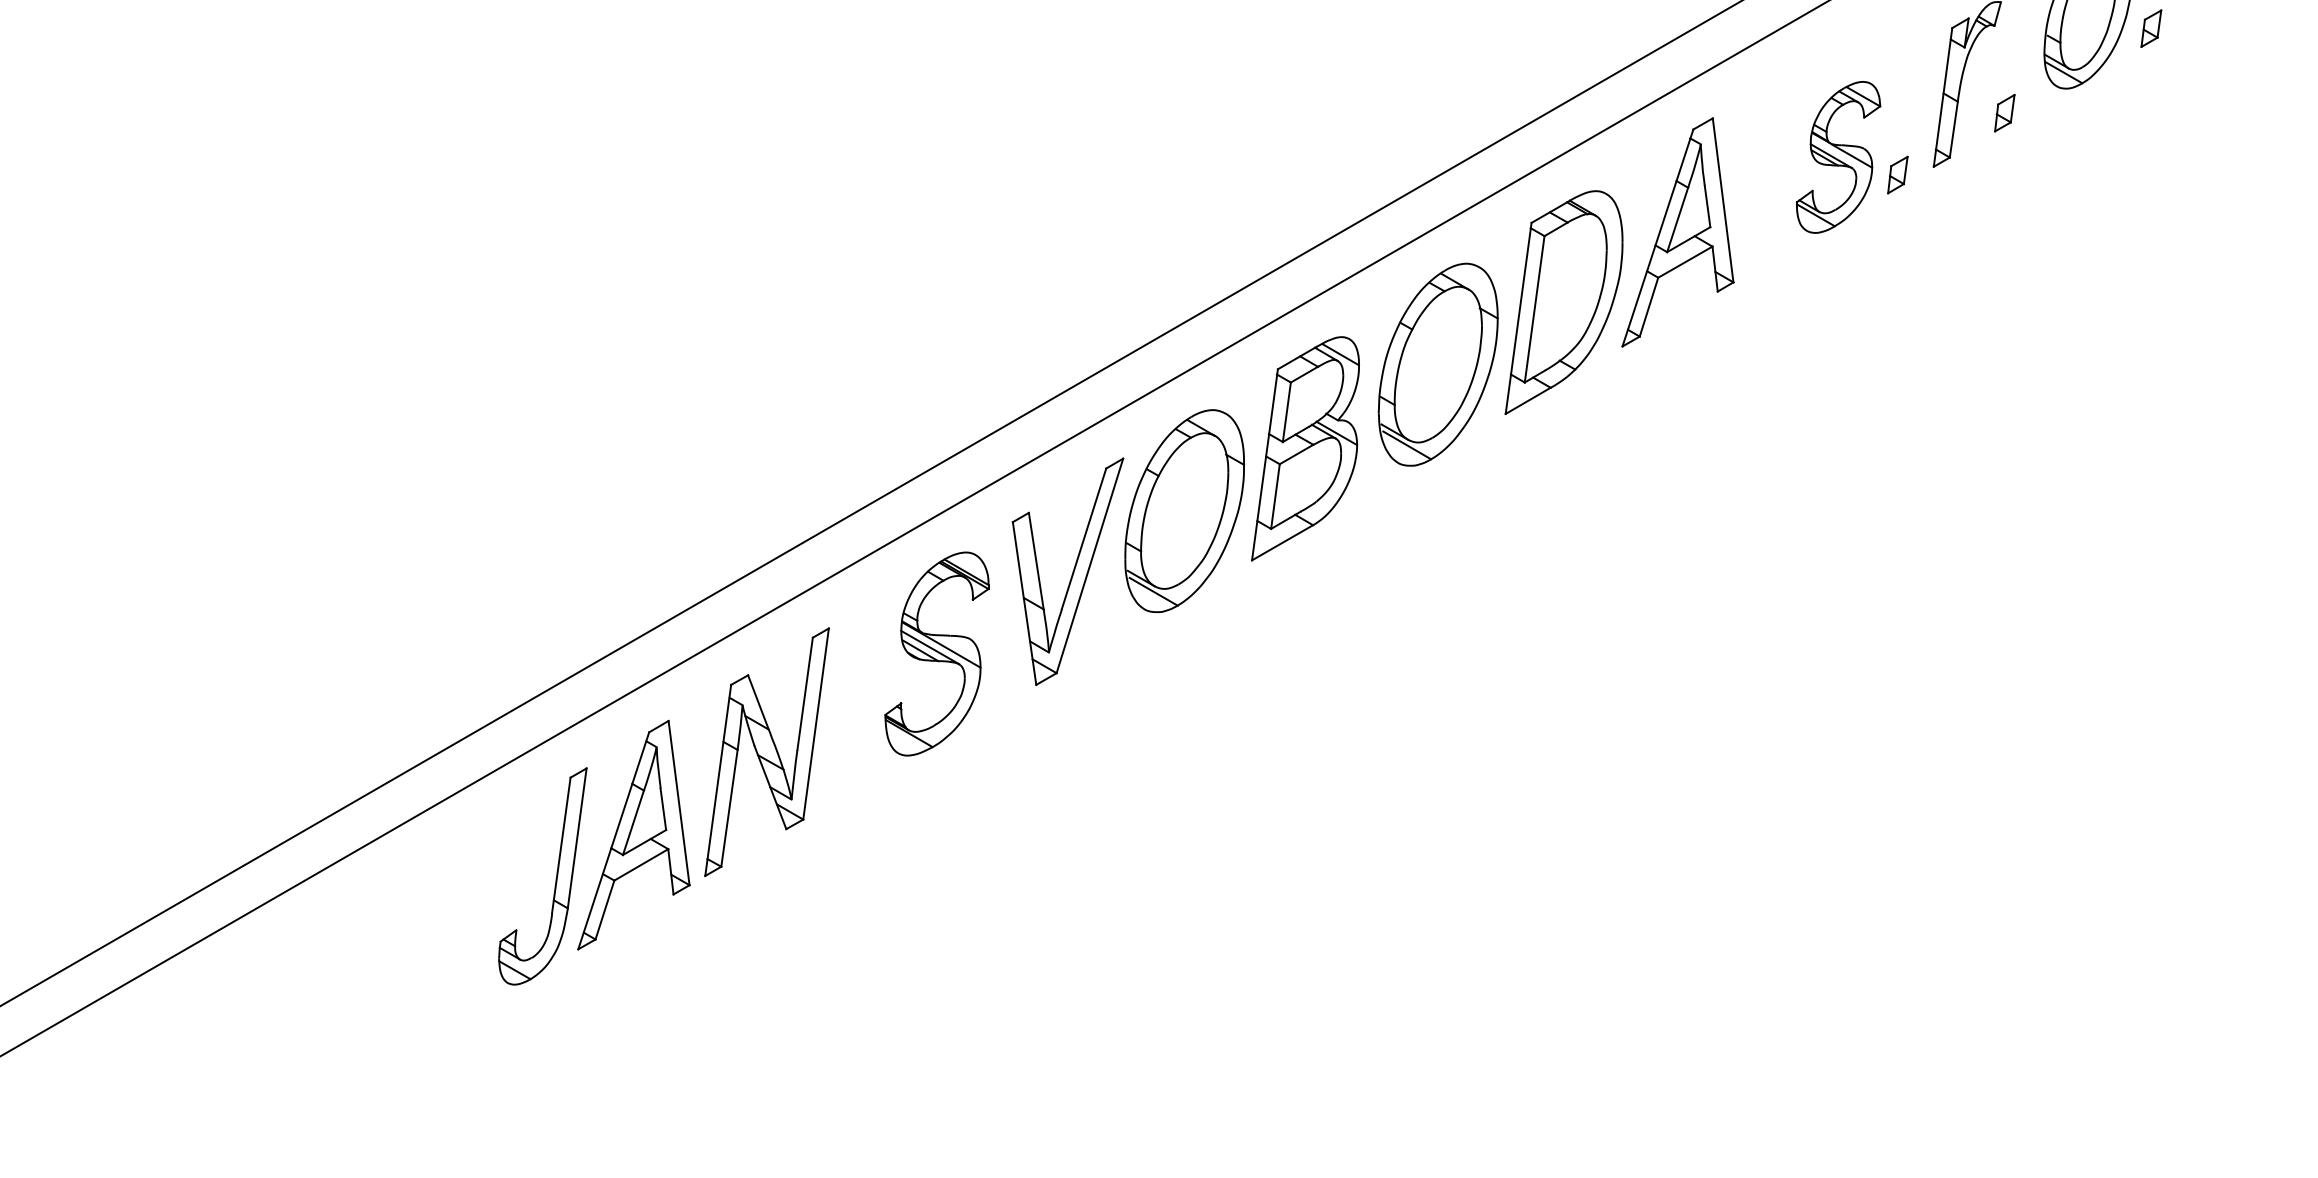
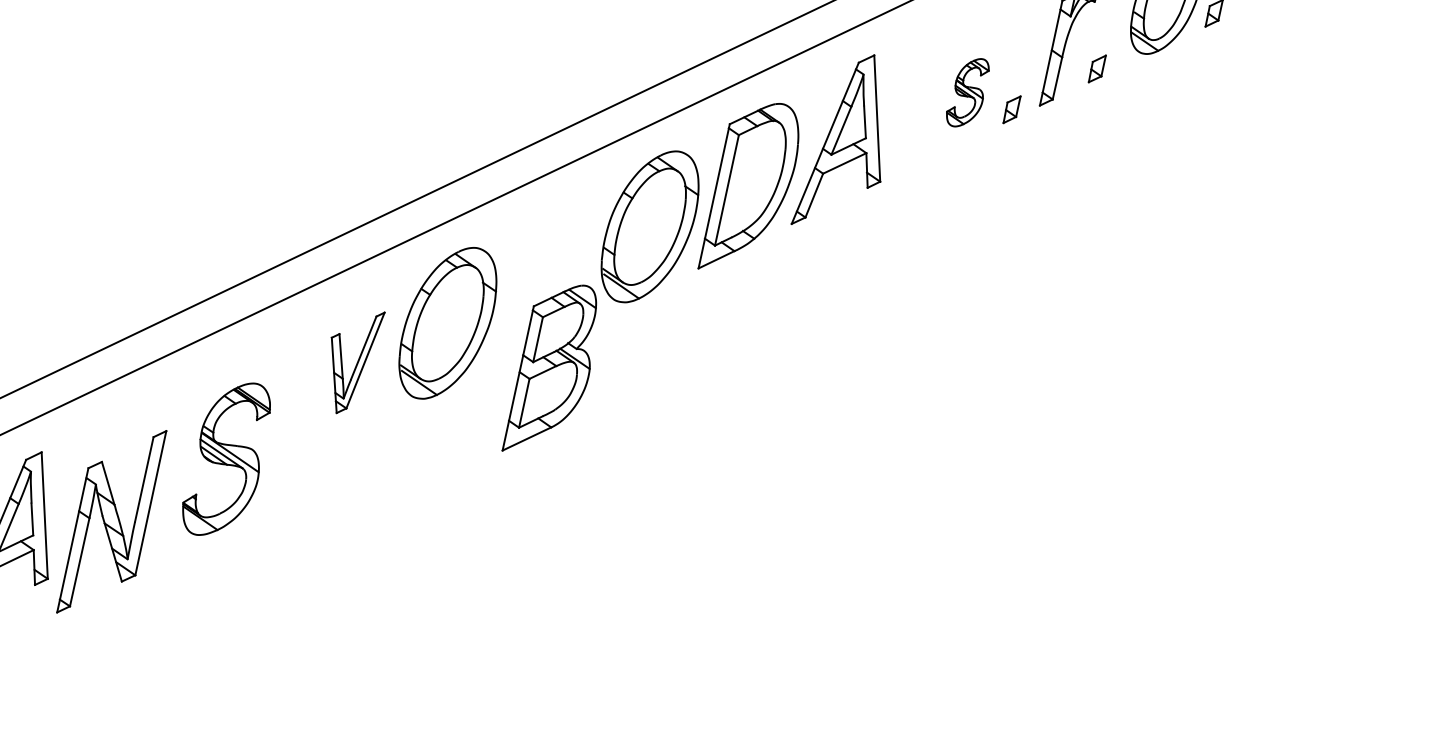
part: (1838, 157) -> (967, 92), size x0.6
part: (1305, 448) -> (550, 368), moved
part: (1067, 571) -> (354, 362), size x0.6
part: (936, 653) -> (226, 458), moved
part: (766, 751) -> (111, 521), moved

